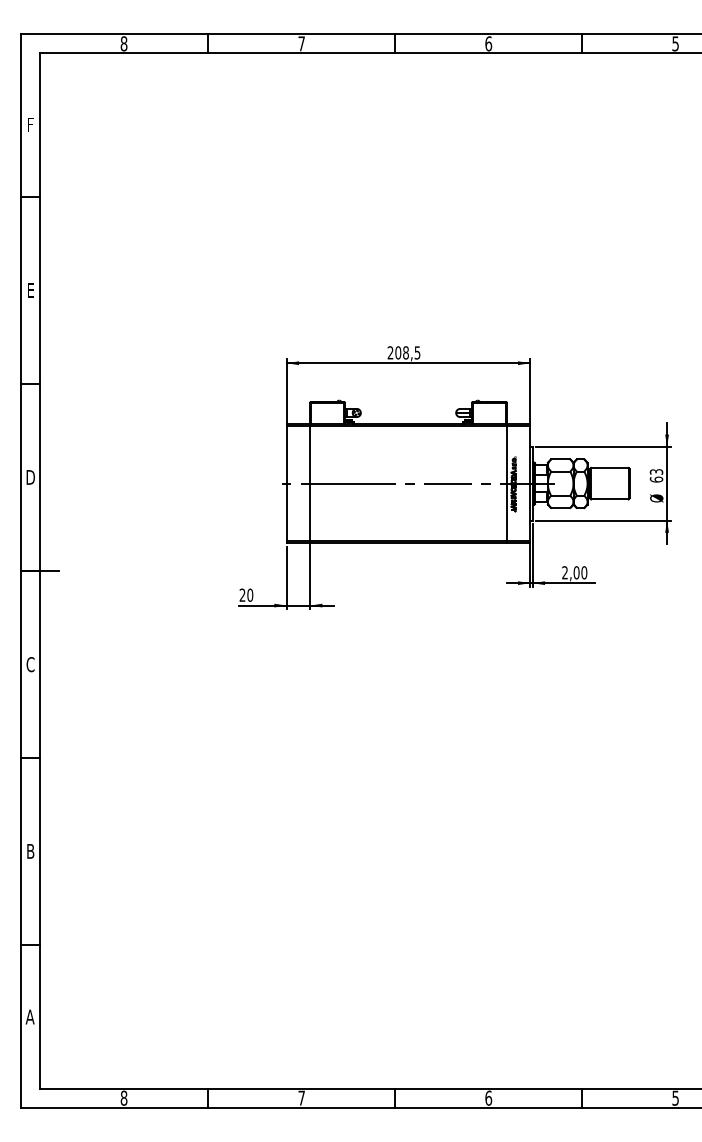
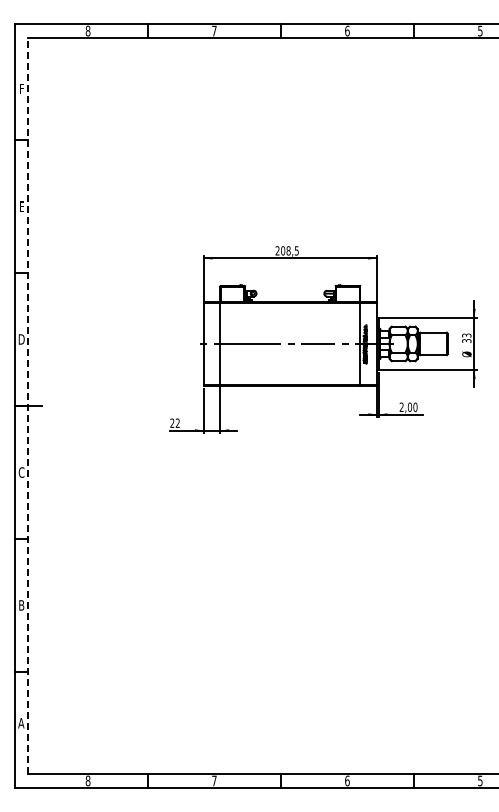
text: (656, 478) -> (466, 340), 63 -> 33
line: (40, 570) -> (28, 405), solid -> dashed
text: (249, 594) -> (177, 422), 20 -> 22

